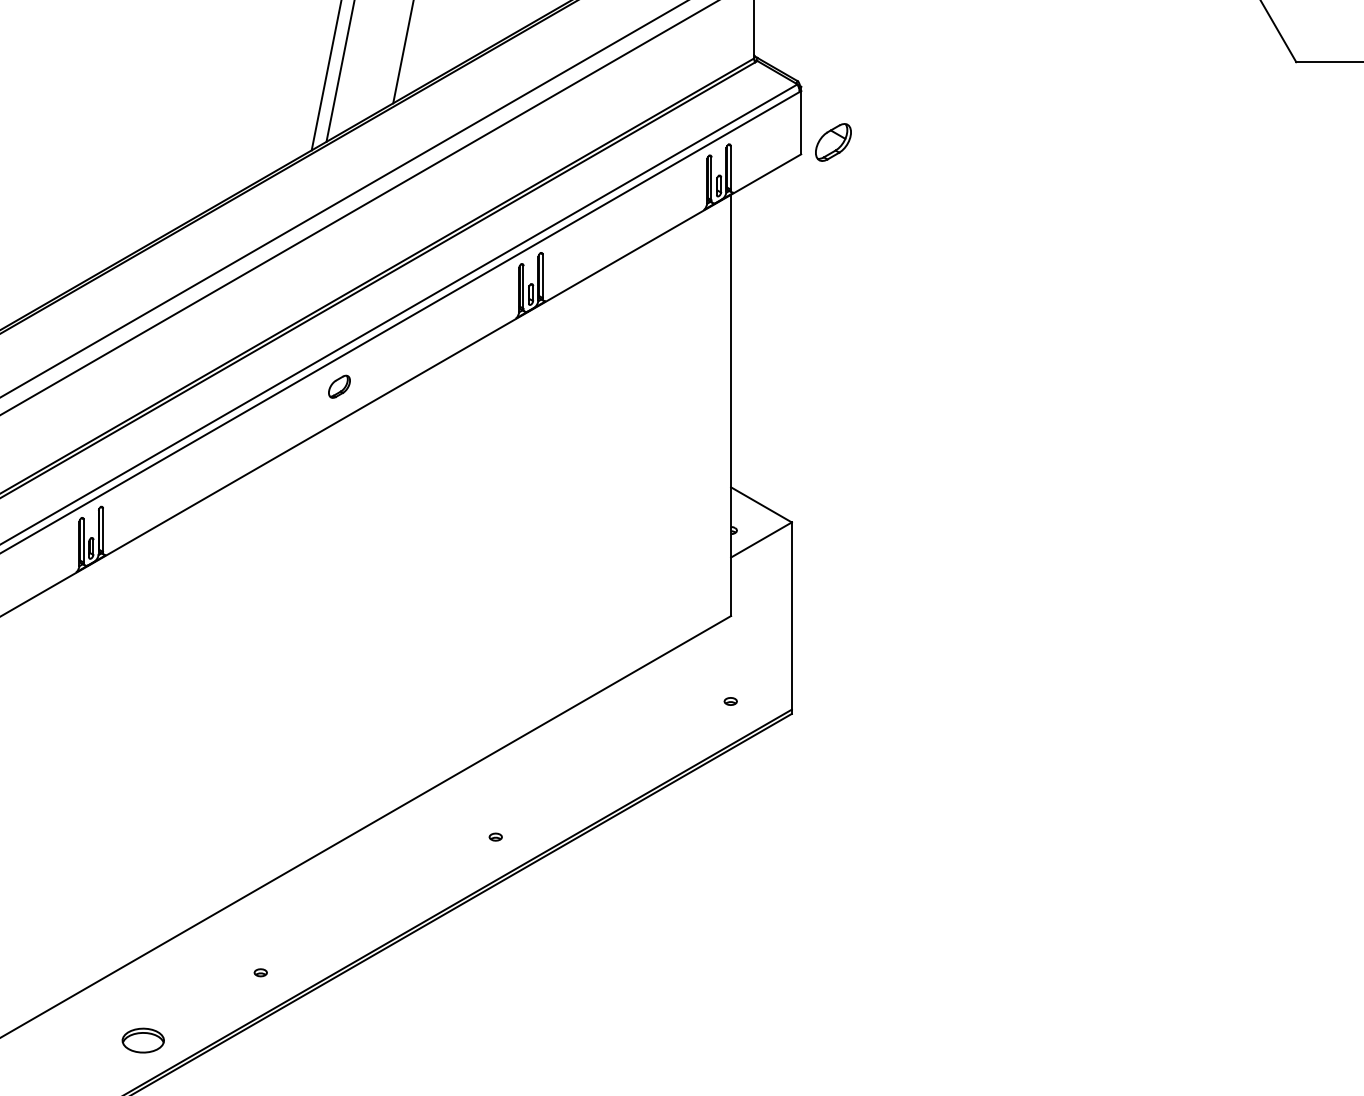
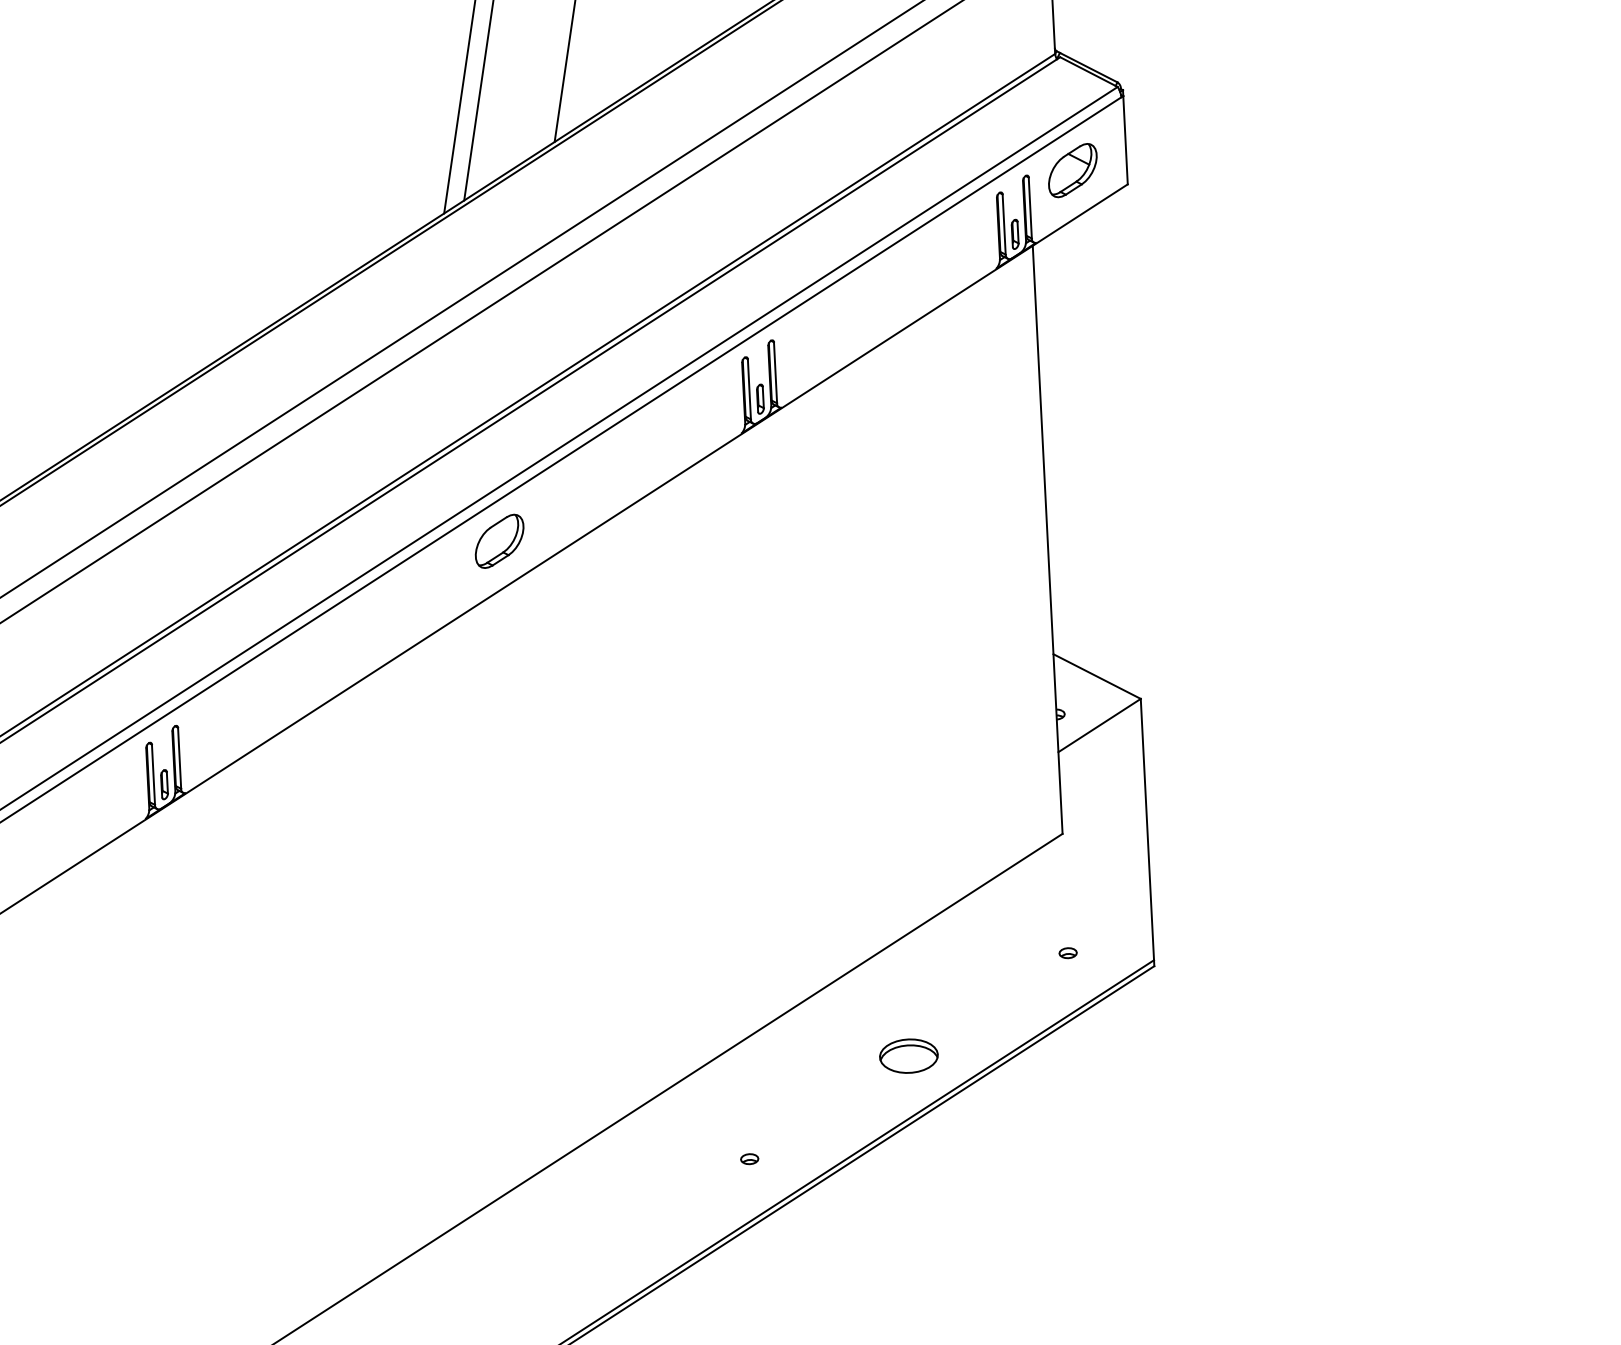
part: (833, 142) -> (1072, 170), moved
part: (339, 386) -> (499, 541), size x1.67
part: (612, 769) -> (907, 1056), added

